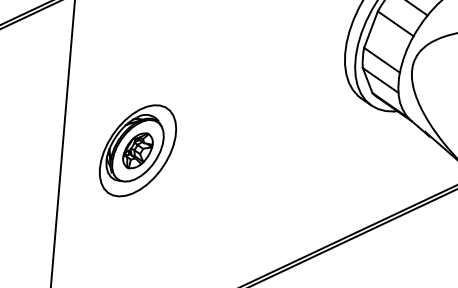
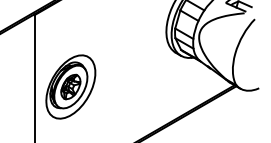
part: (137, 149) -> (70, 86), size x1.4

